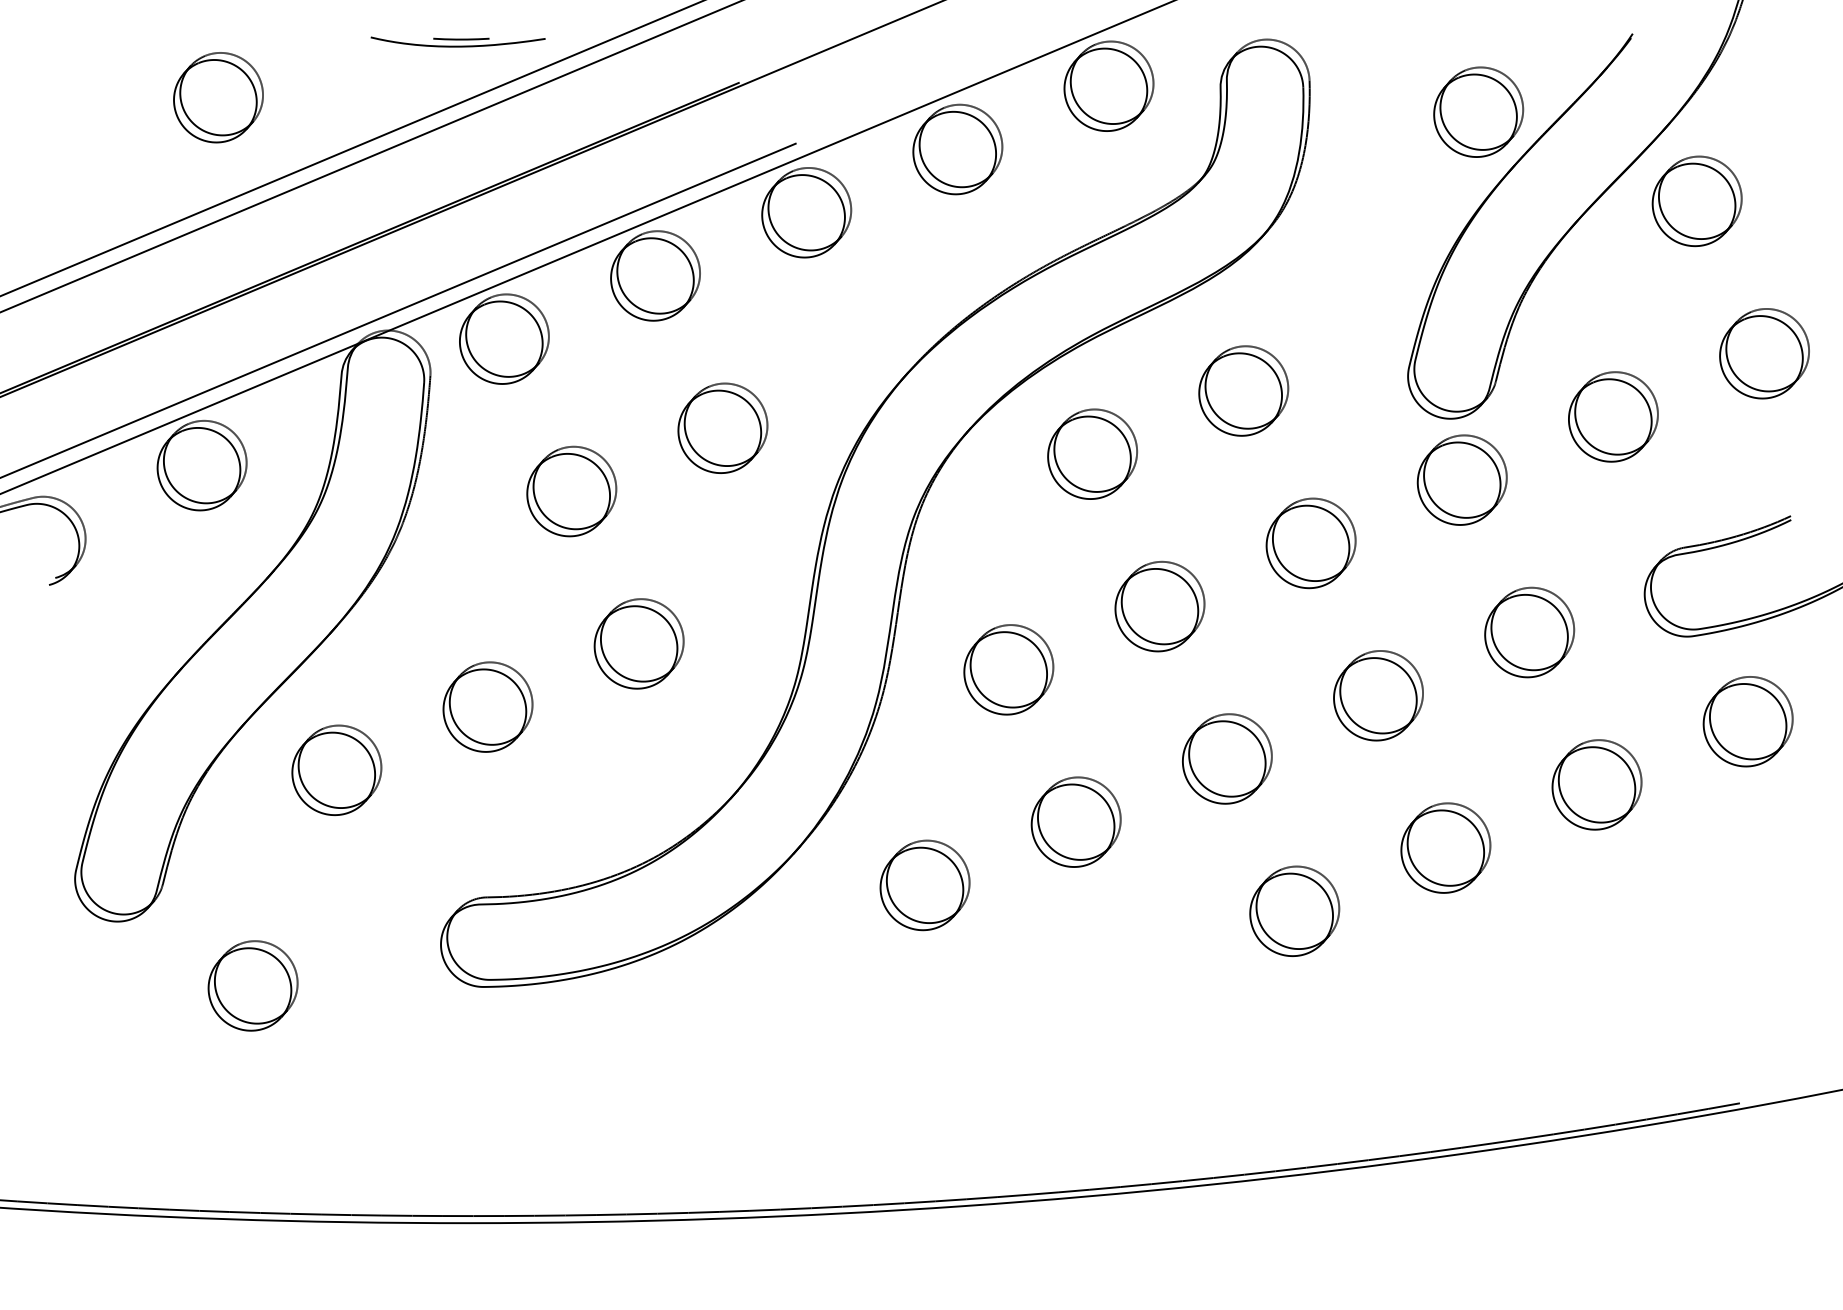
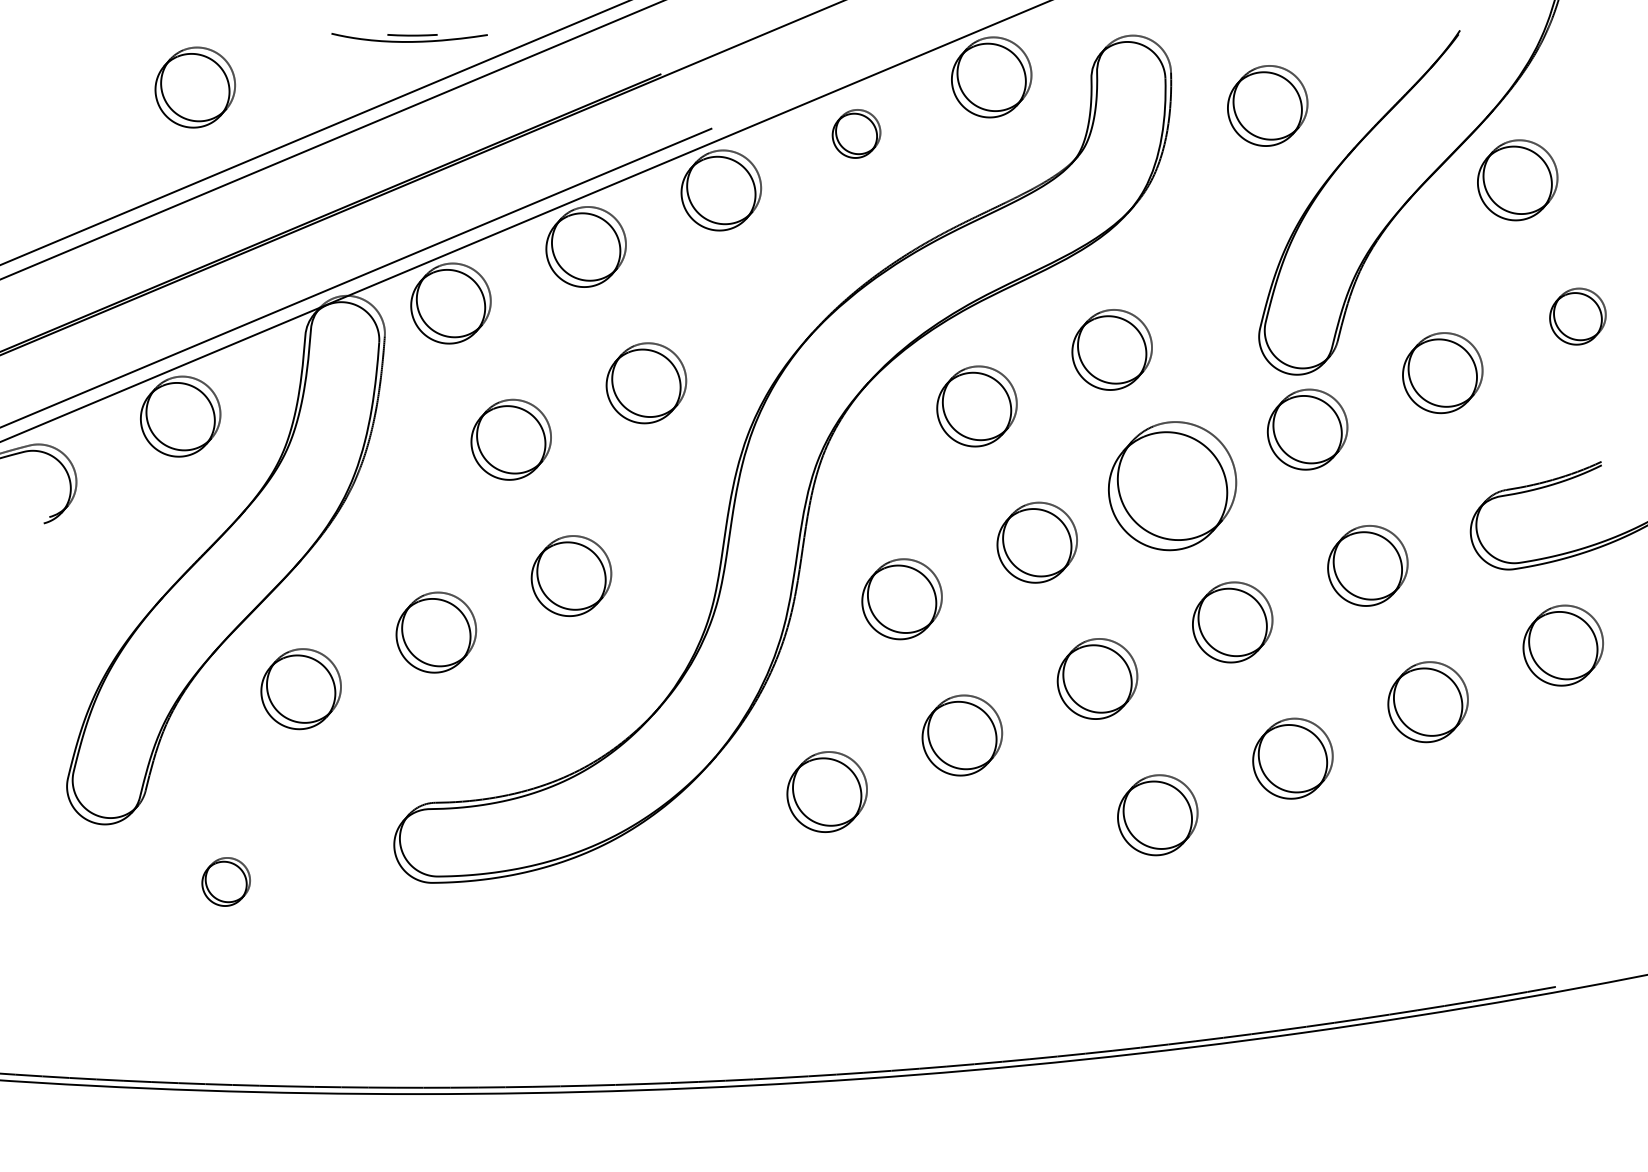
part: (1478, 111) -> (1267, 105), moved
part: (957, 149) -> (856, 133), size x0.6
part: (1764, 353) -> (1577, 316), size x0.7
part: (1310, 543) -> (1171, 486), size x1.6
part: (252, 985) -> (225, 881), size x0.6

